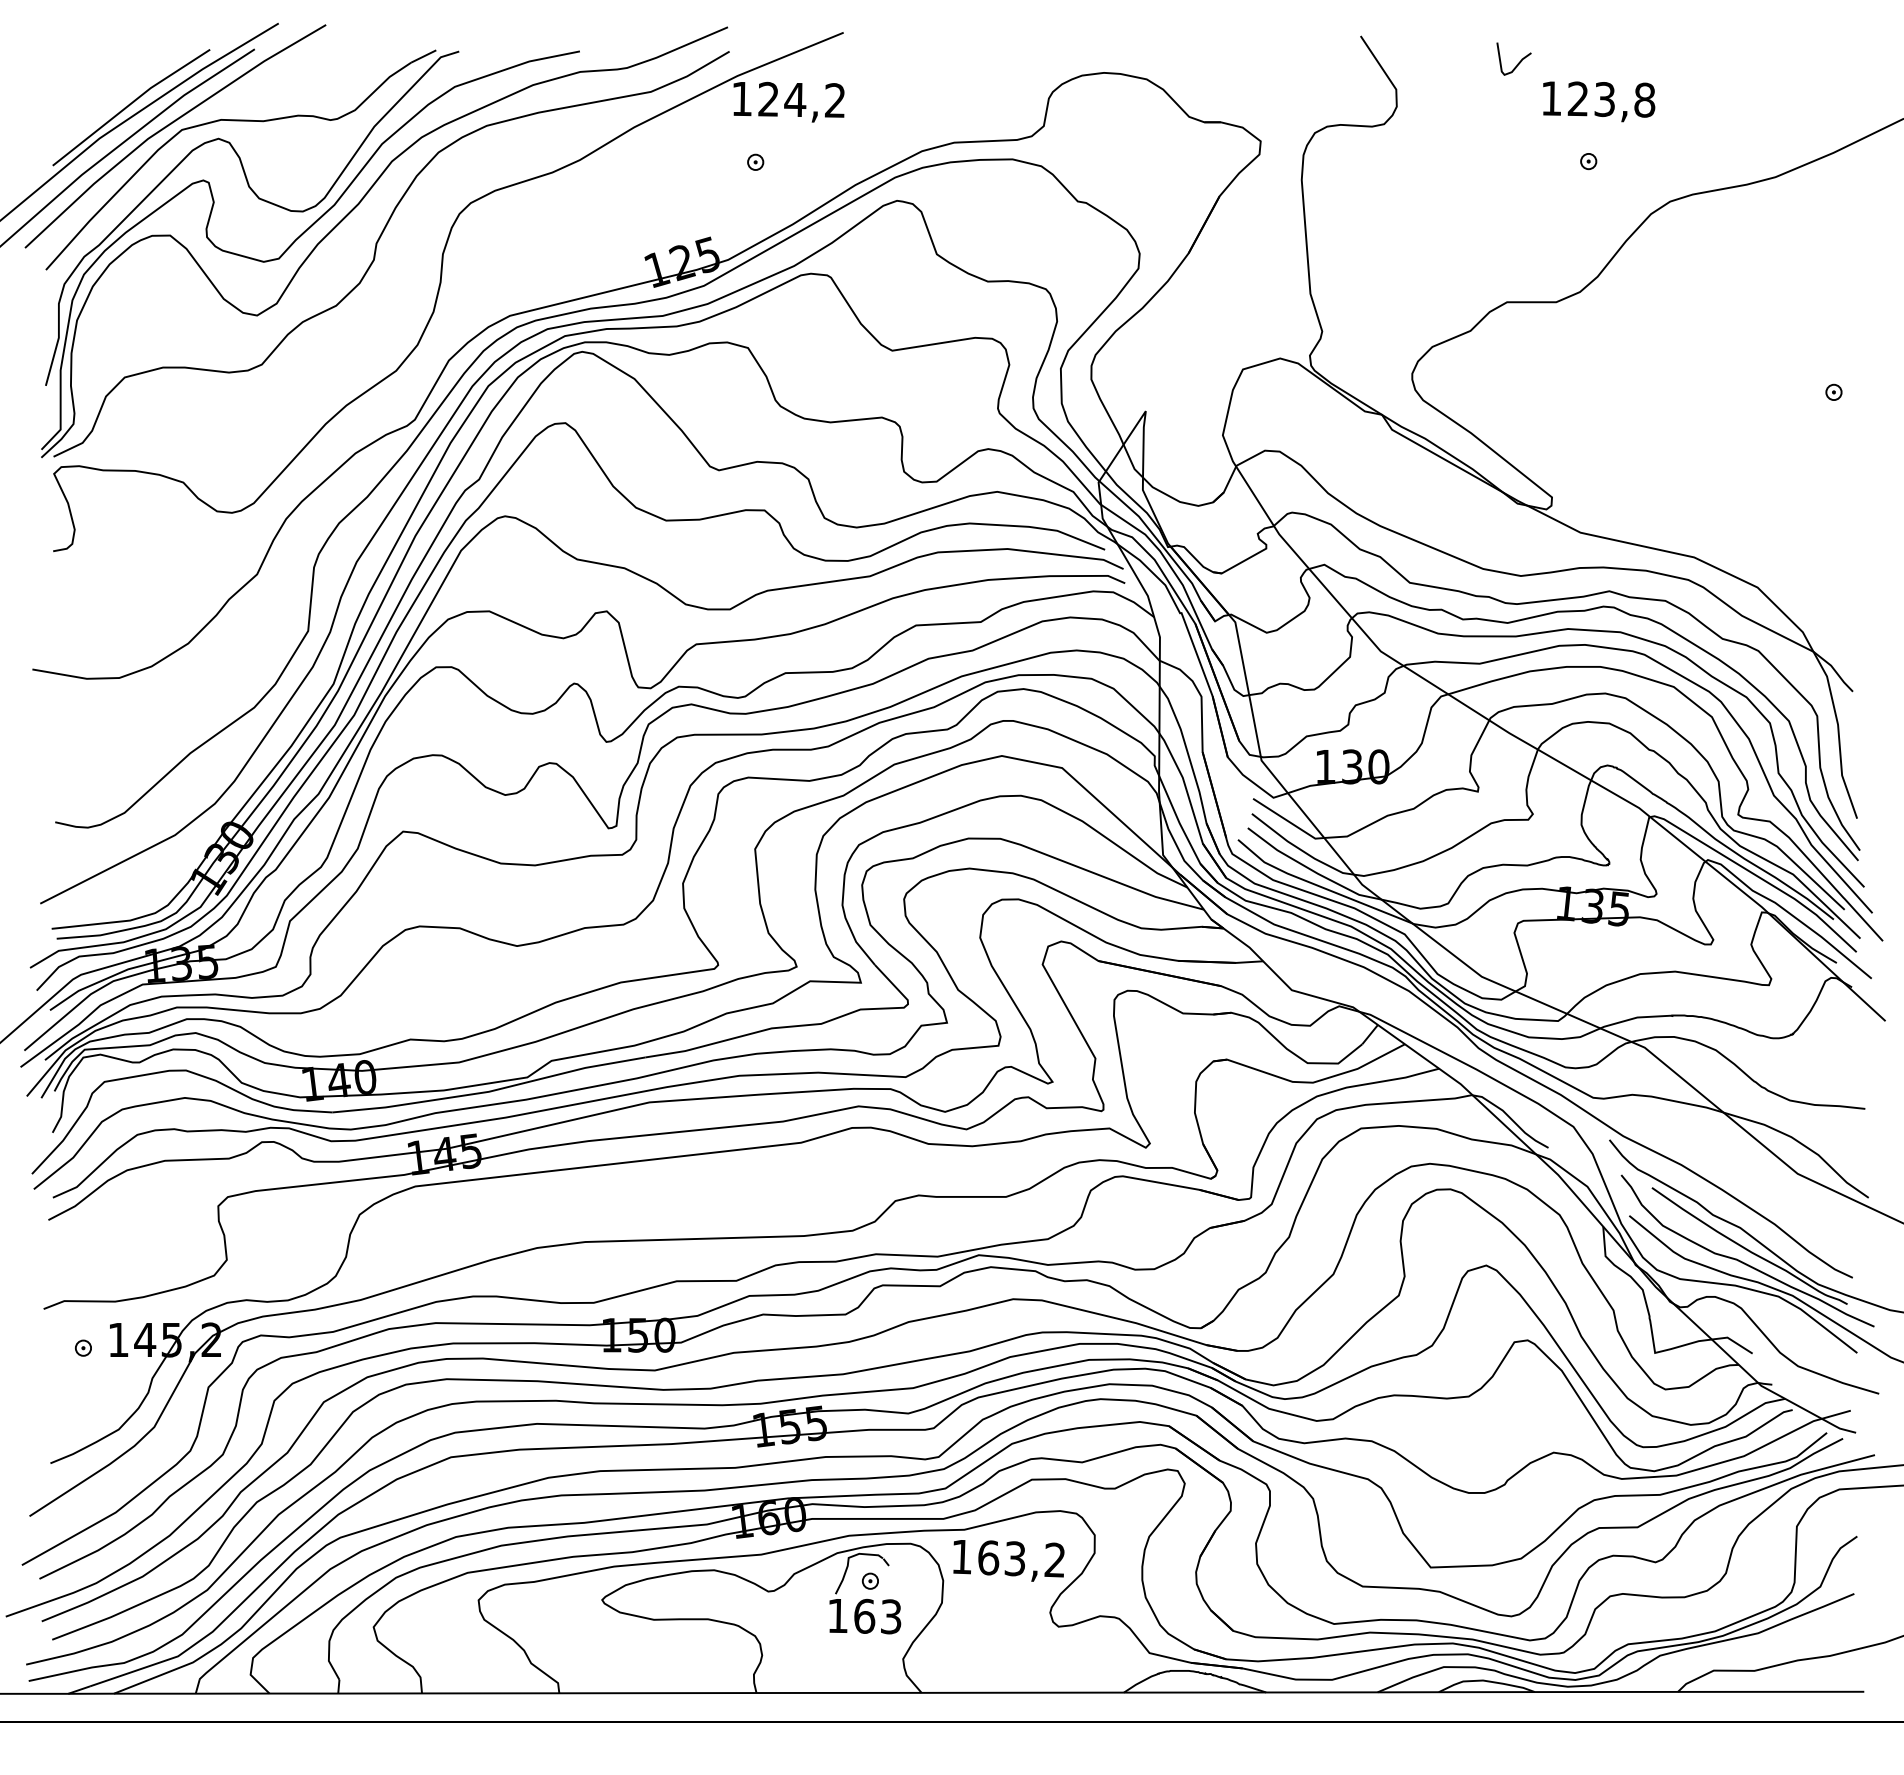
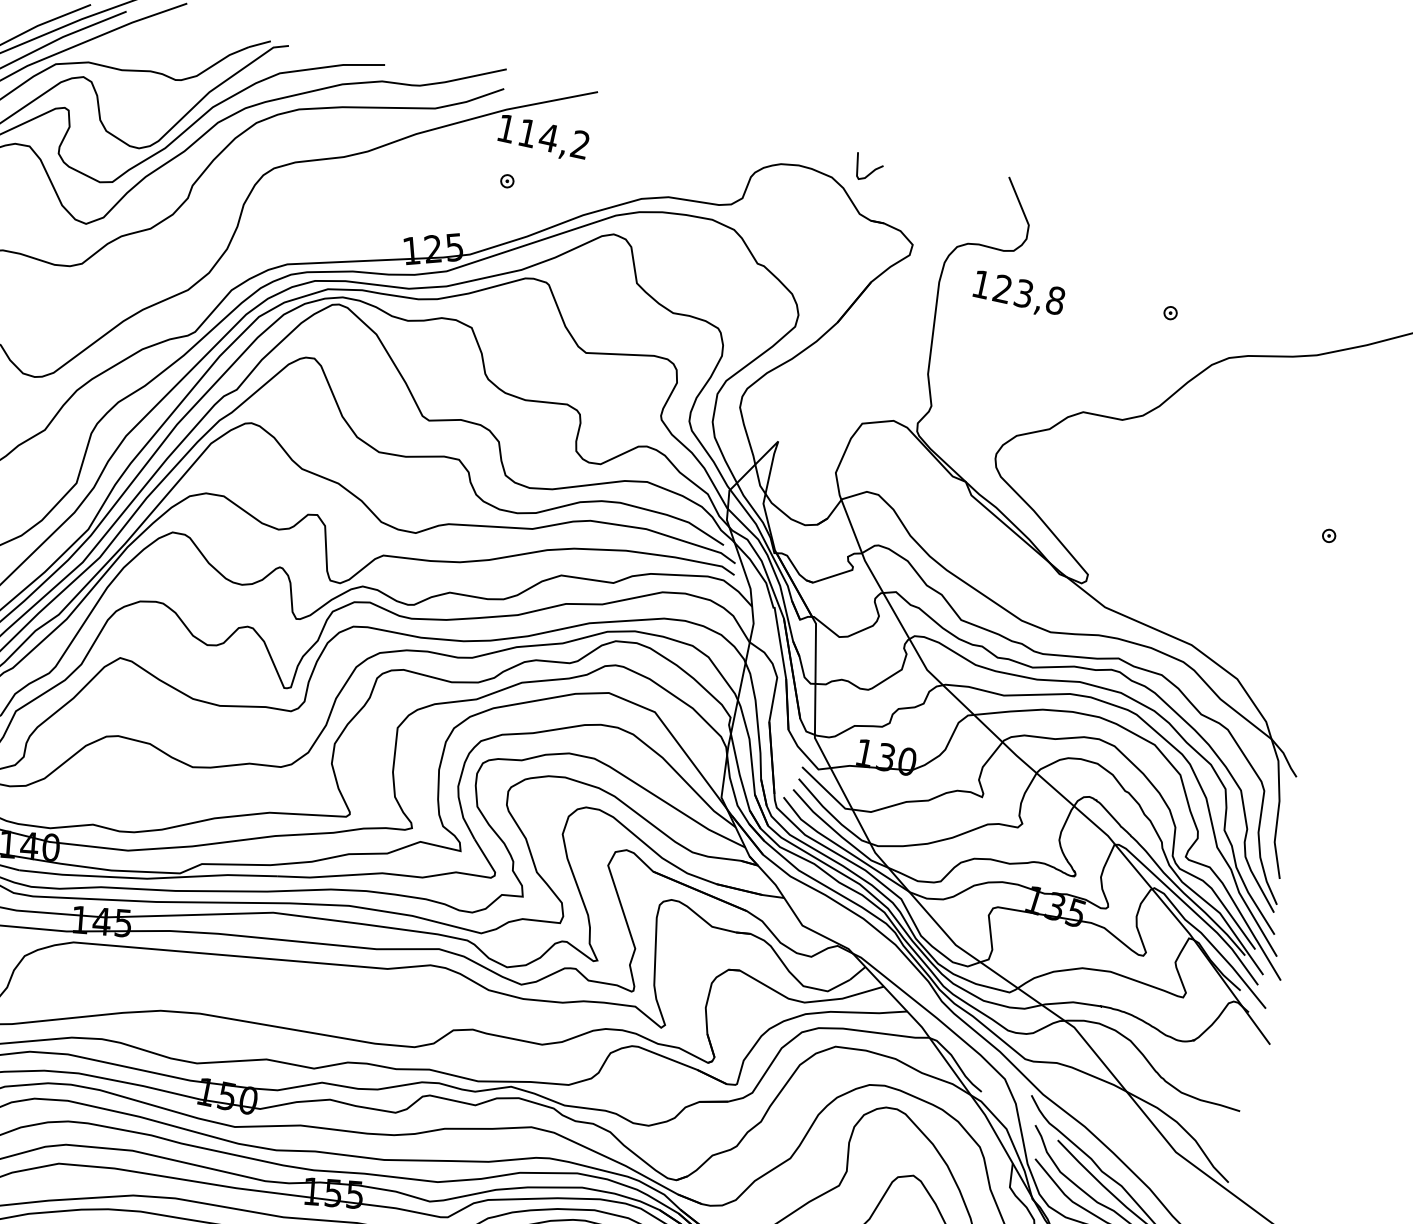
curve: (1518, 62) -> (871, 171), moved
text: (767, 98) -> (526, 132), 124,2 -> 114,2
text: (1599, 101) -> (1019, 294), moved

